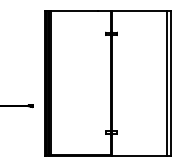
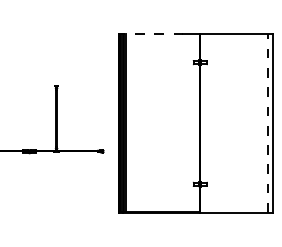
line: (71, 10) -> (151, 34), solid -> dashed
line: (166, 83) -> (267, 123), solid -> dashed

